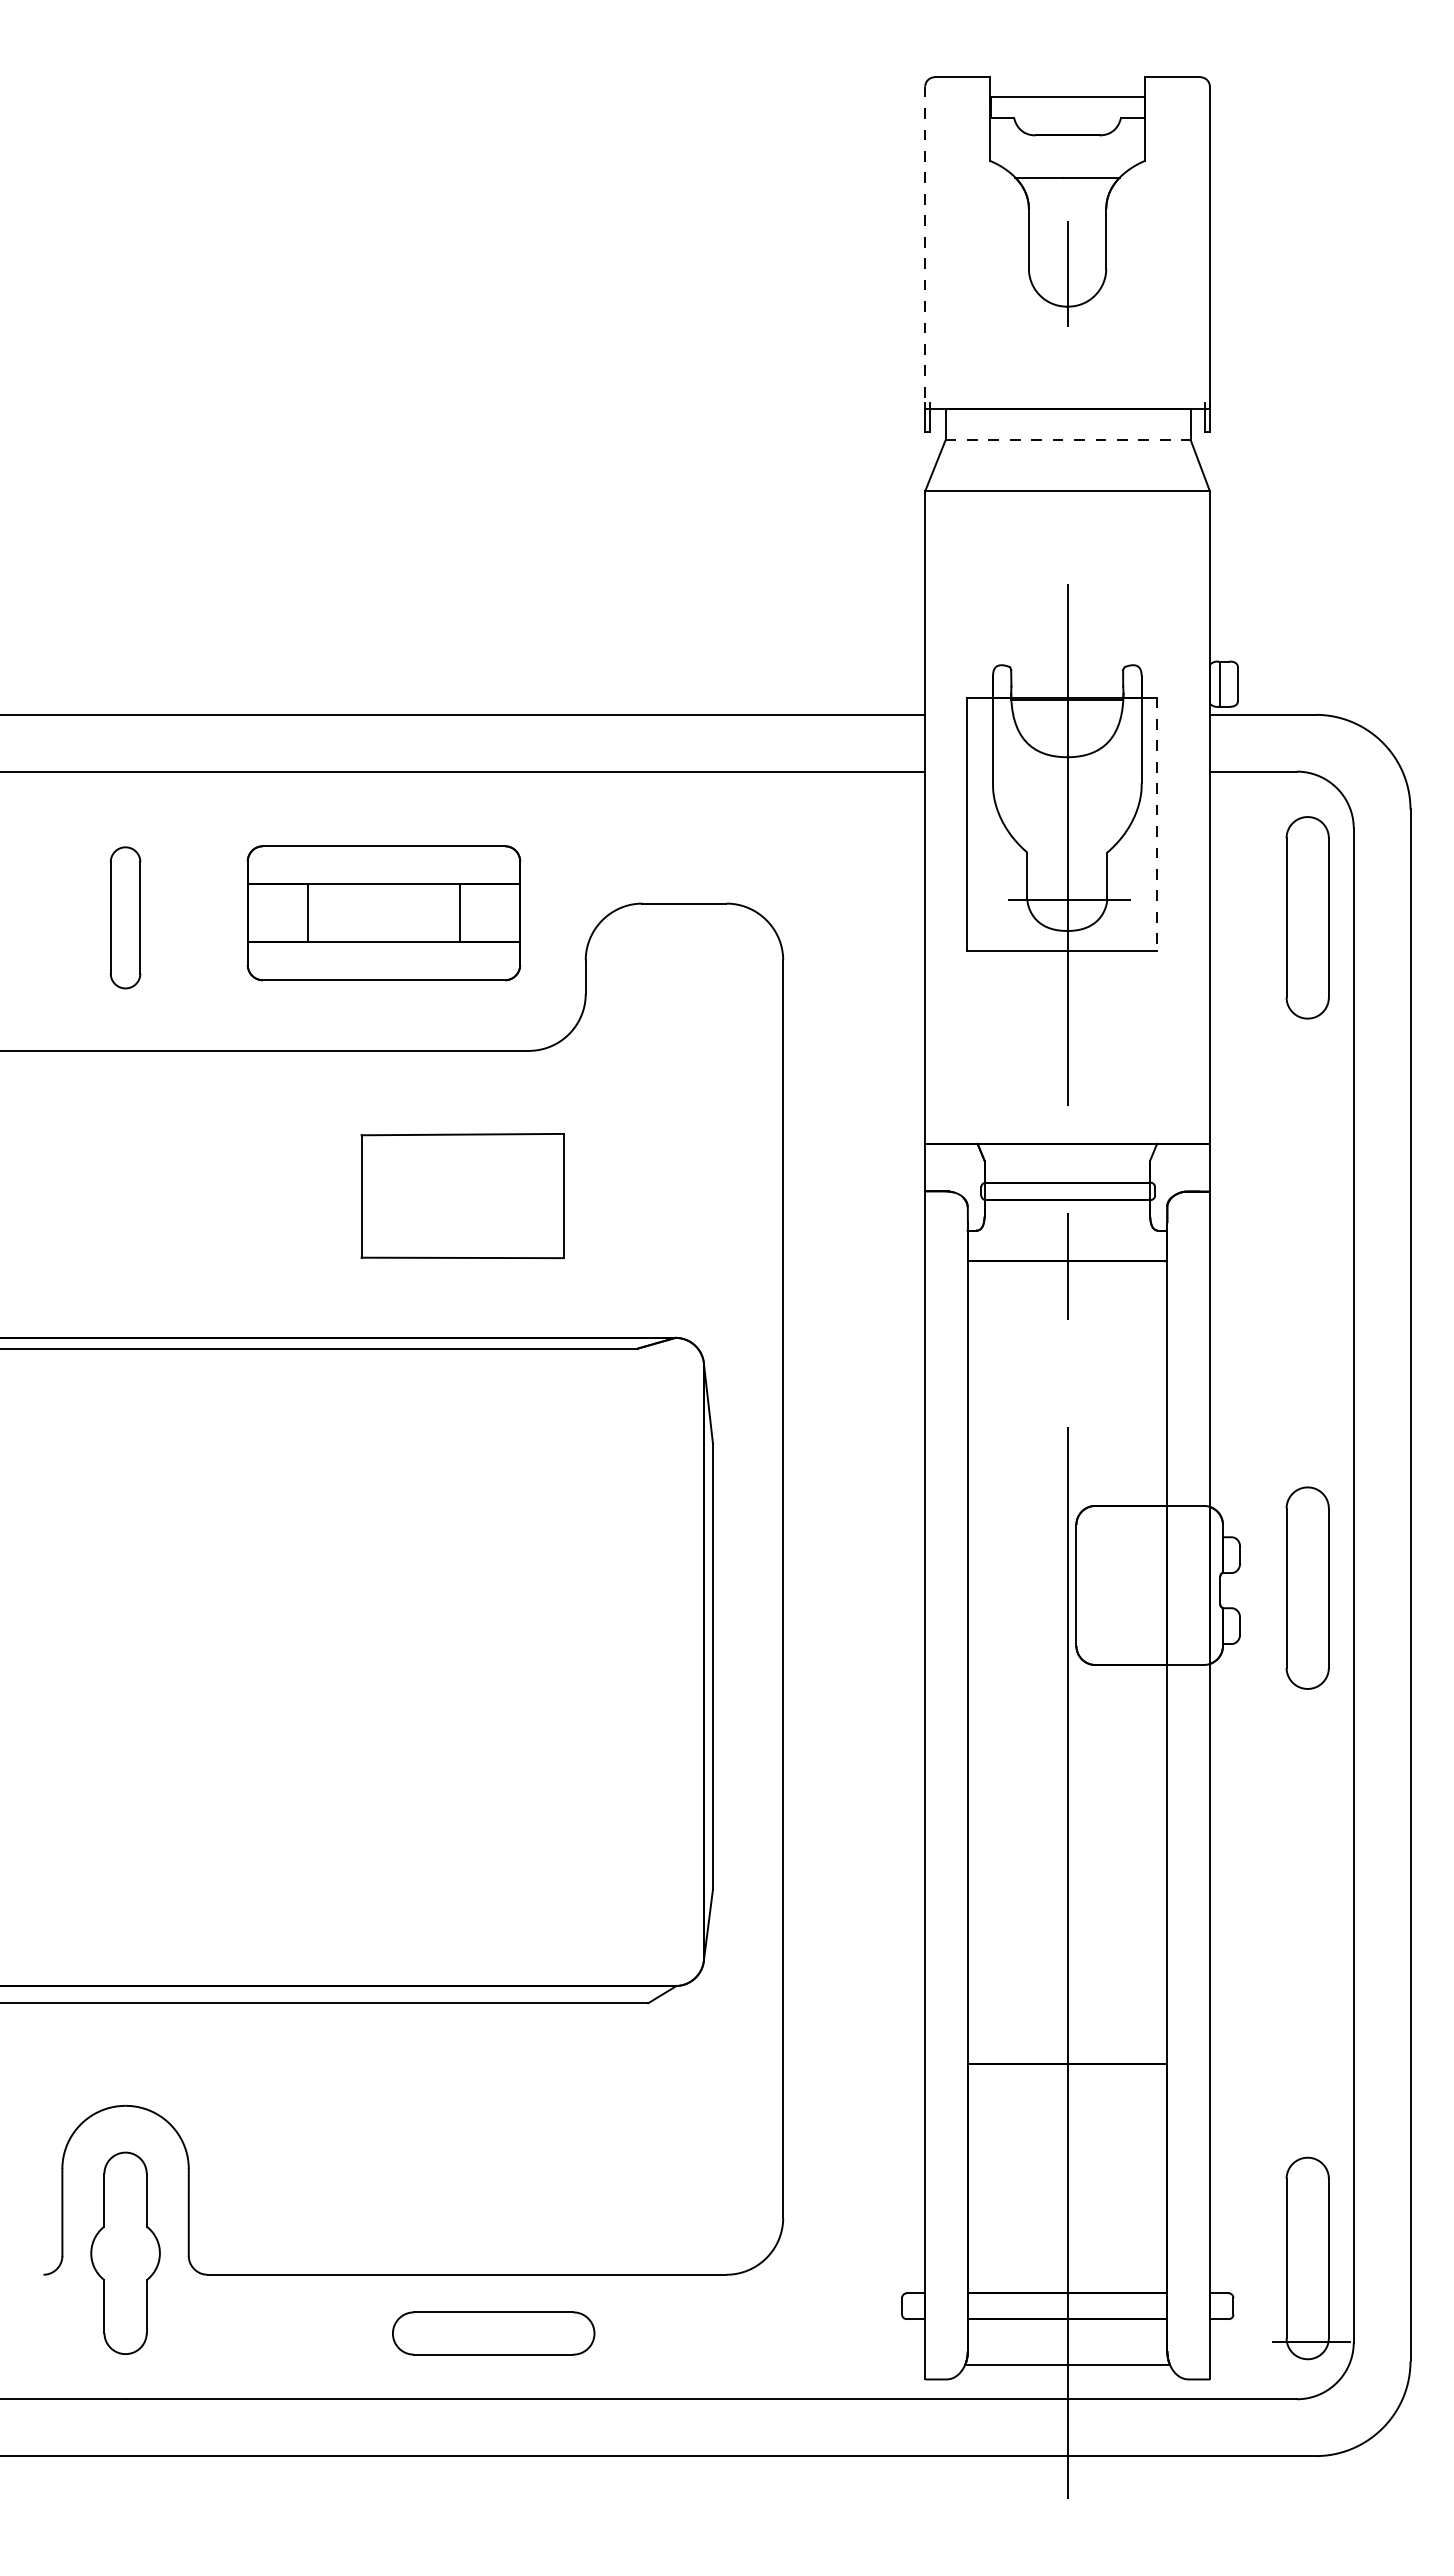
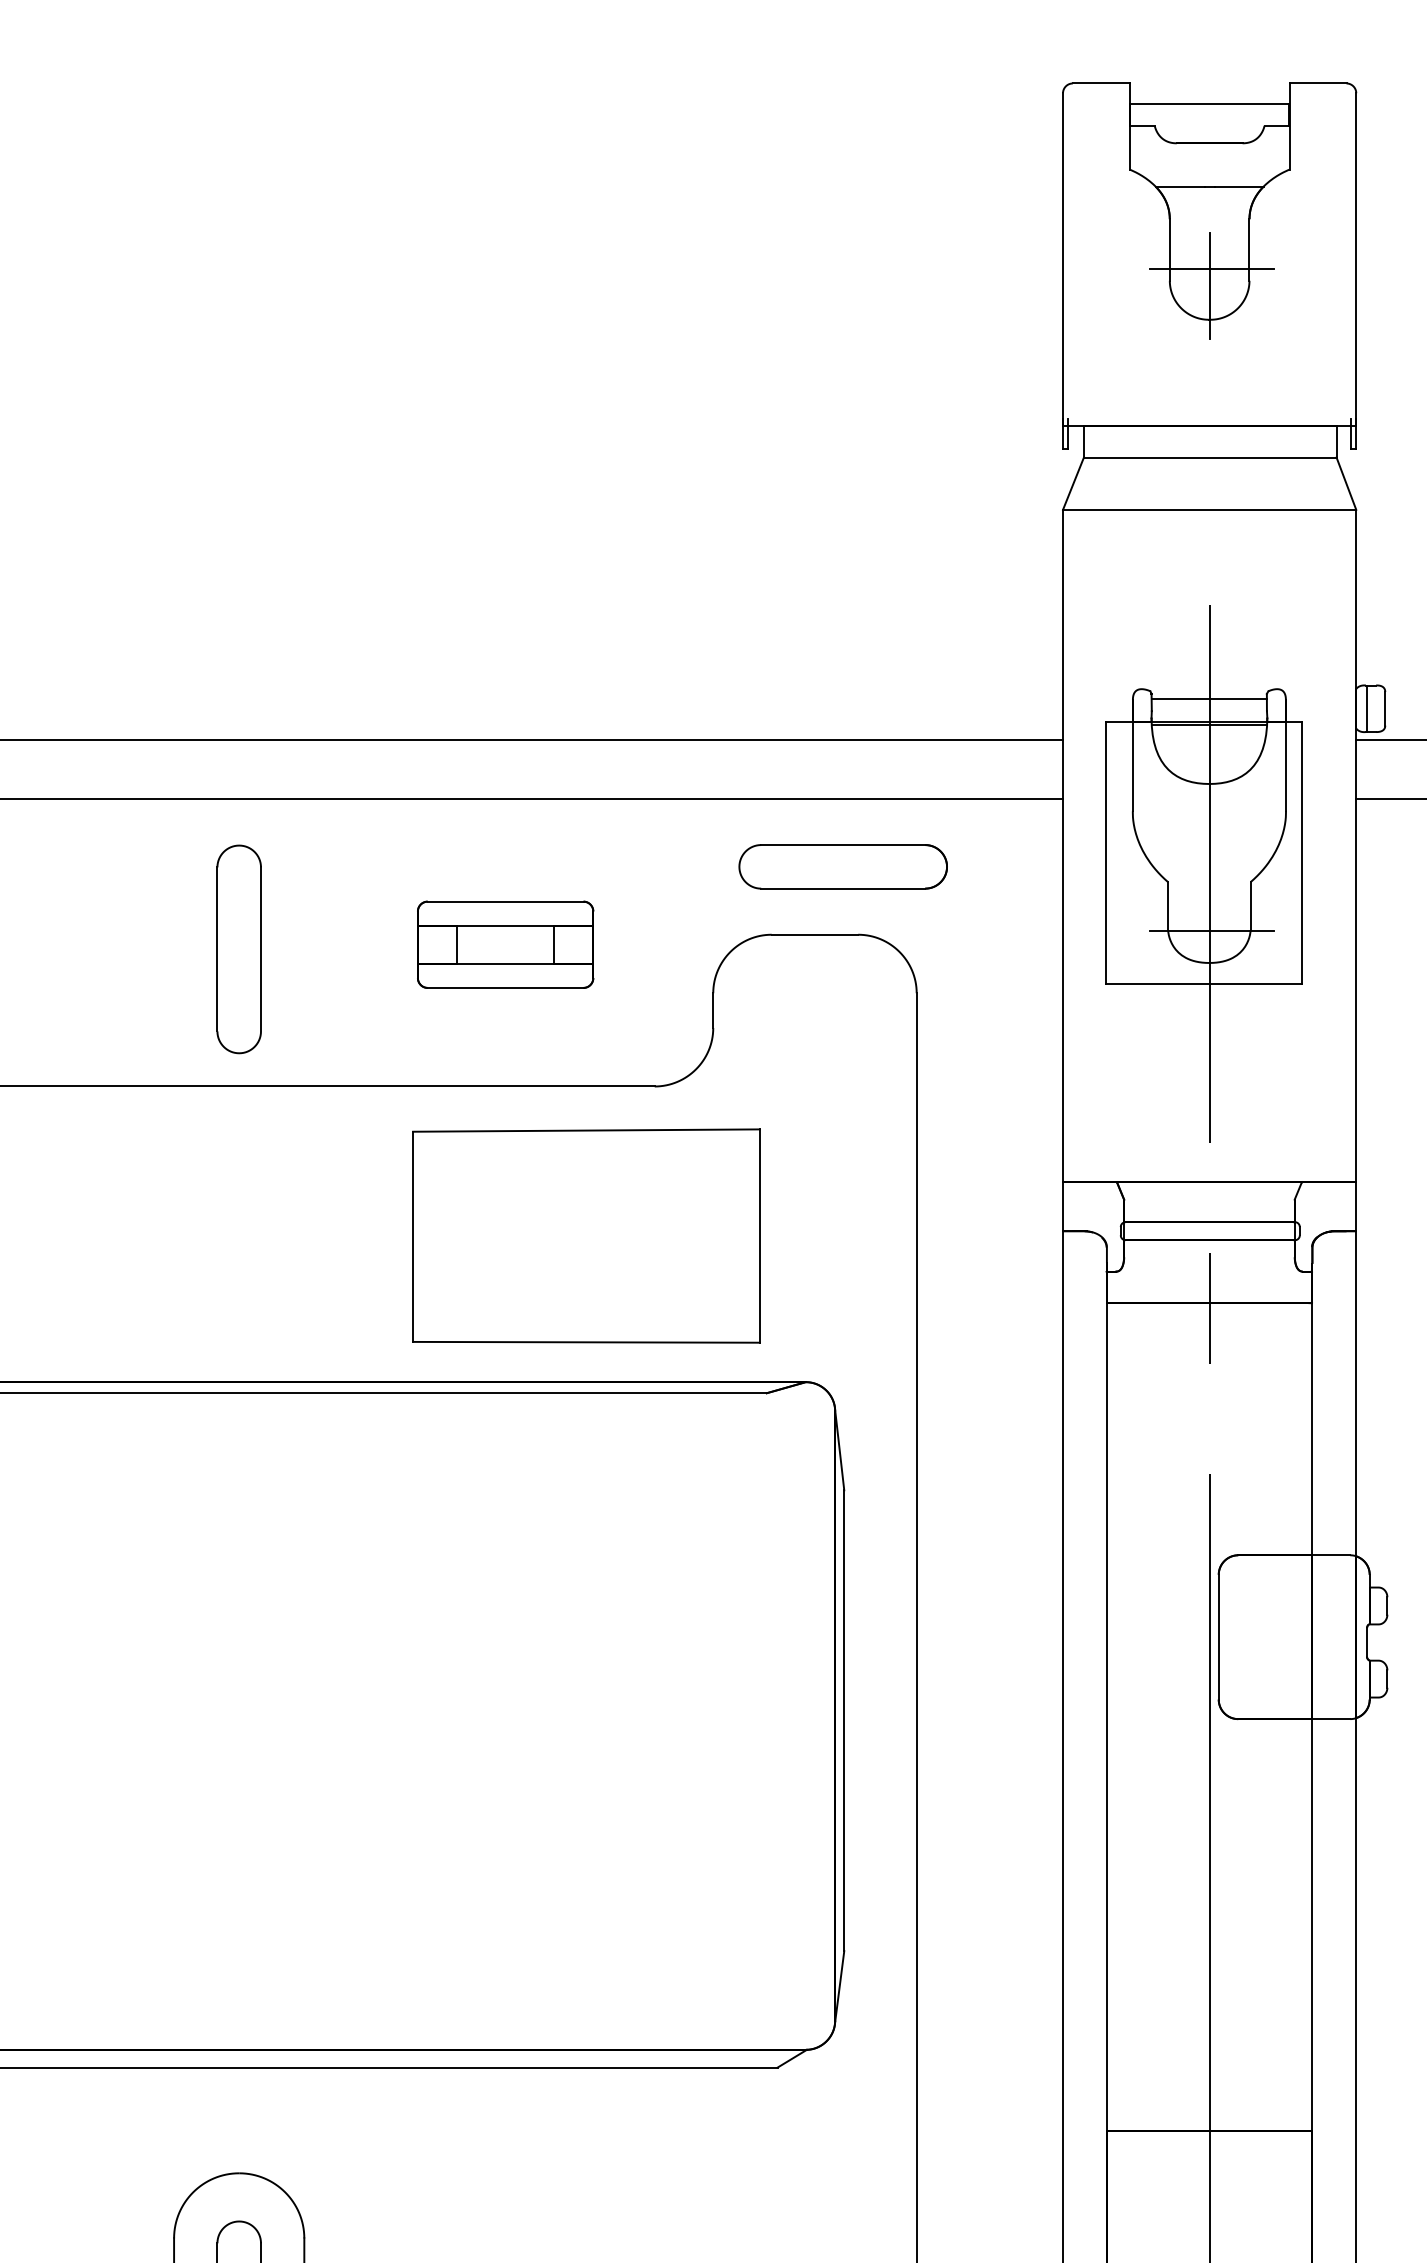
line: (925, 248) -> (1063, 259), dashed -> solid
line: (1069, 257) -> (1211, 269), added
line: (1068, 440) -> (1210, 457), dashed -> solid
line: (1067, 674) -> (1209, 698), added
line: (1156, 824) -> (1301, 853), dashed -> solid
part: (711, 837) -> (842, 866), added
part: (384, 913) -> (505, 944), size x0.62
part: (125, 917) -> (239, 949), size x1.43
part: (462, 1195) -> (586, 1235), size x1.67

